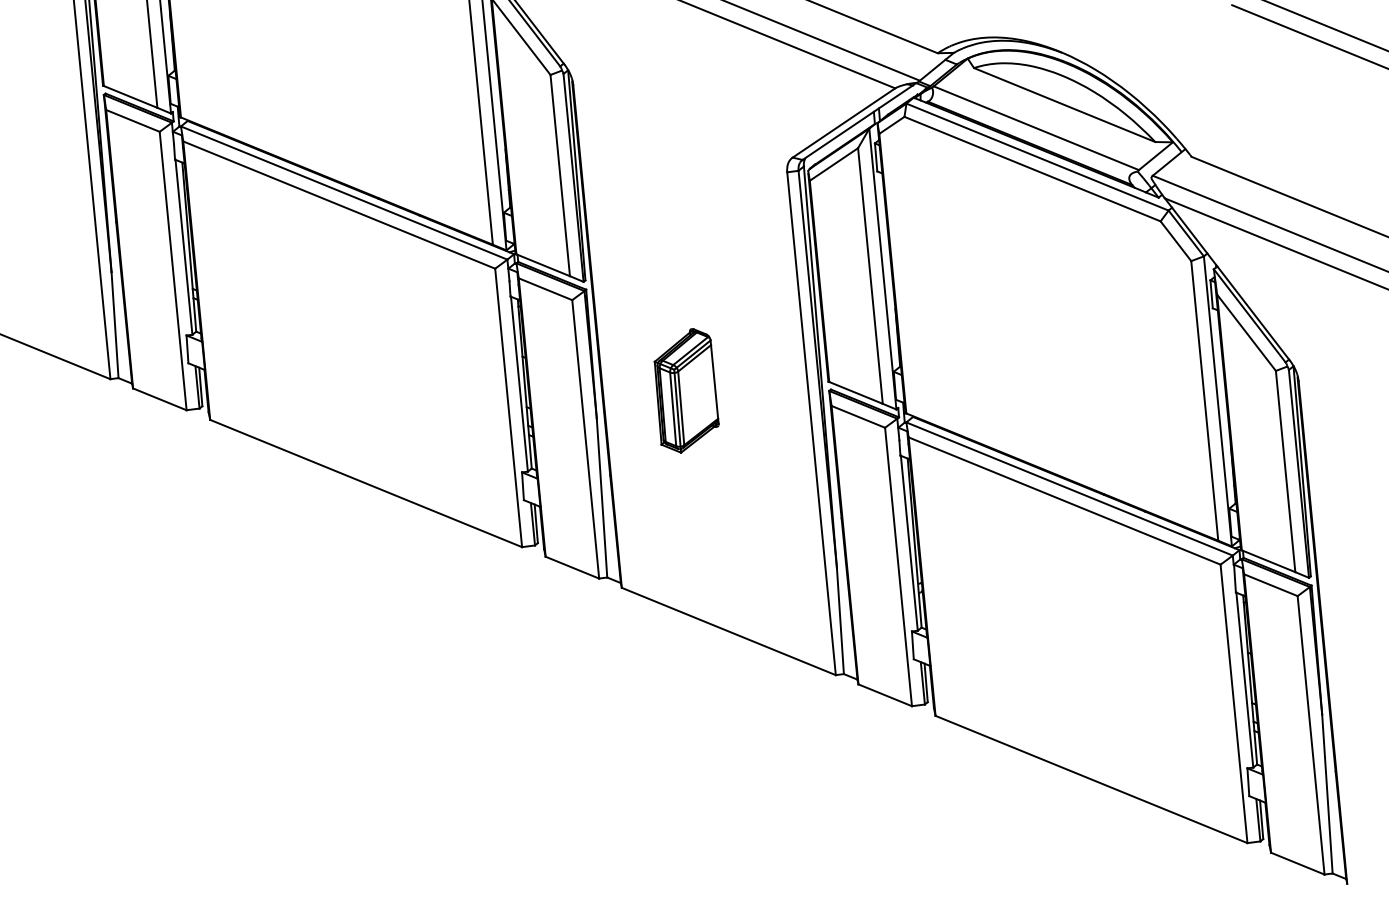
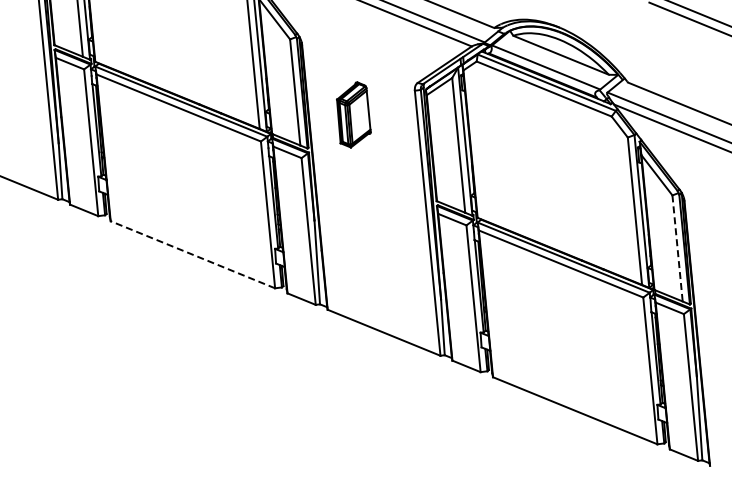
part: (685, 390) -> (353, 114), moved
line: (1285, 471) -> (677, 248), solid -> dashed
line: (365, 483) -> (192, 254), solid -> dashed

